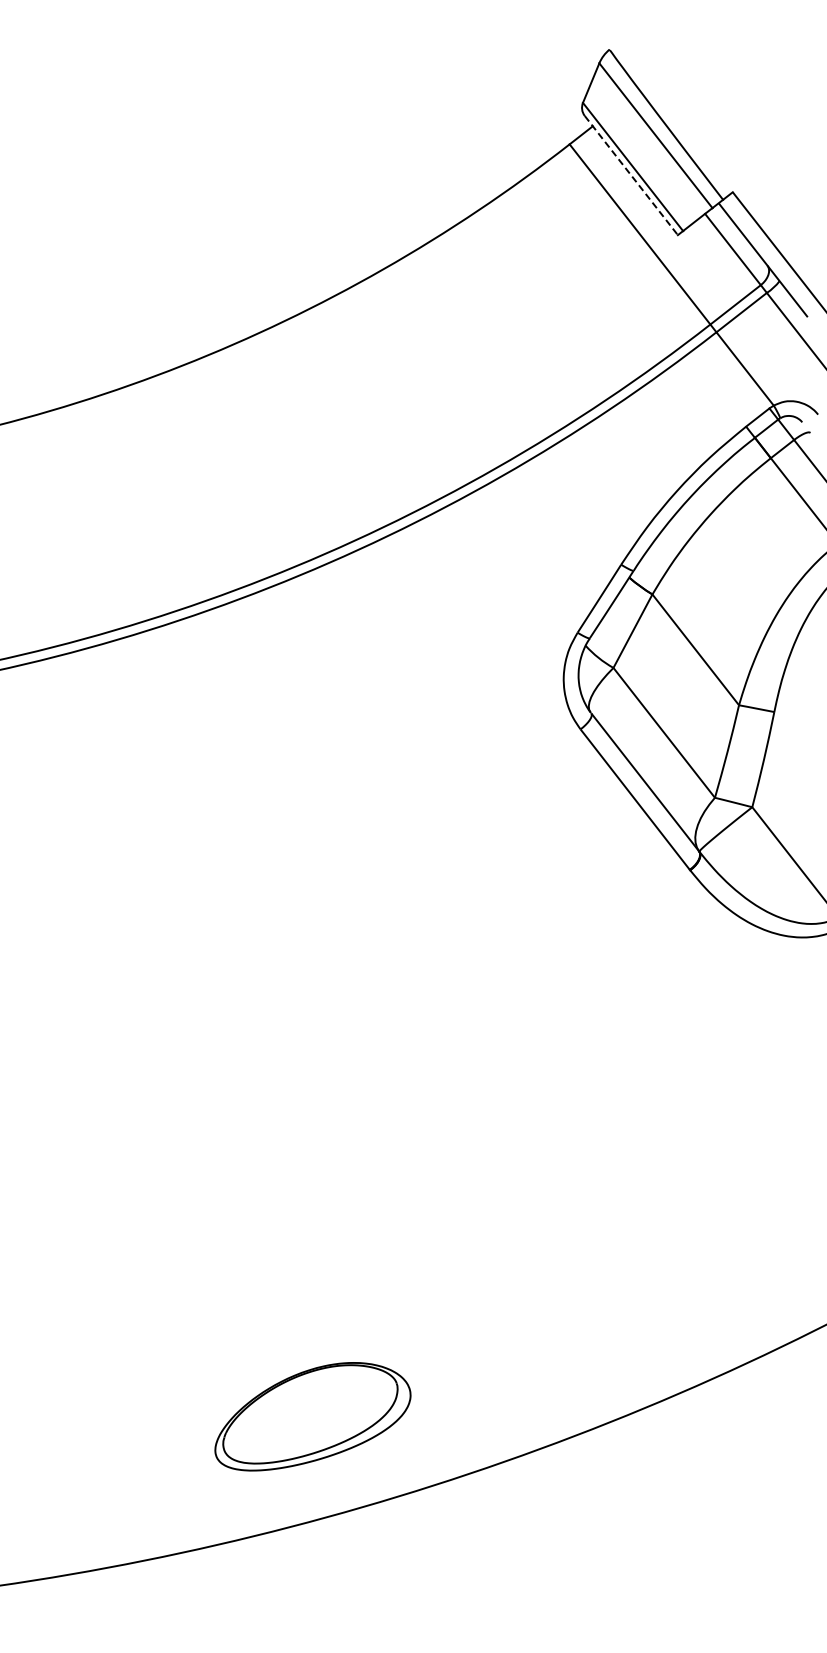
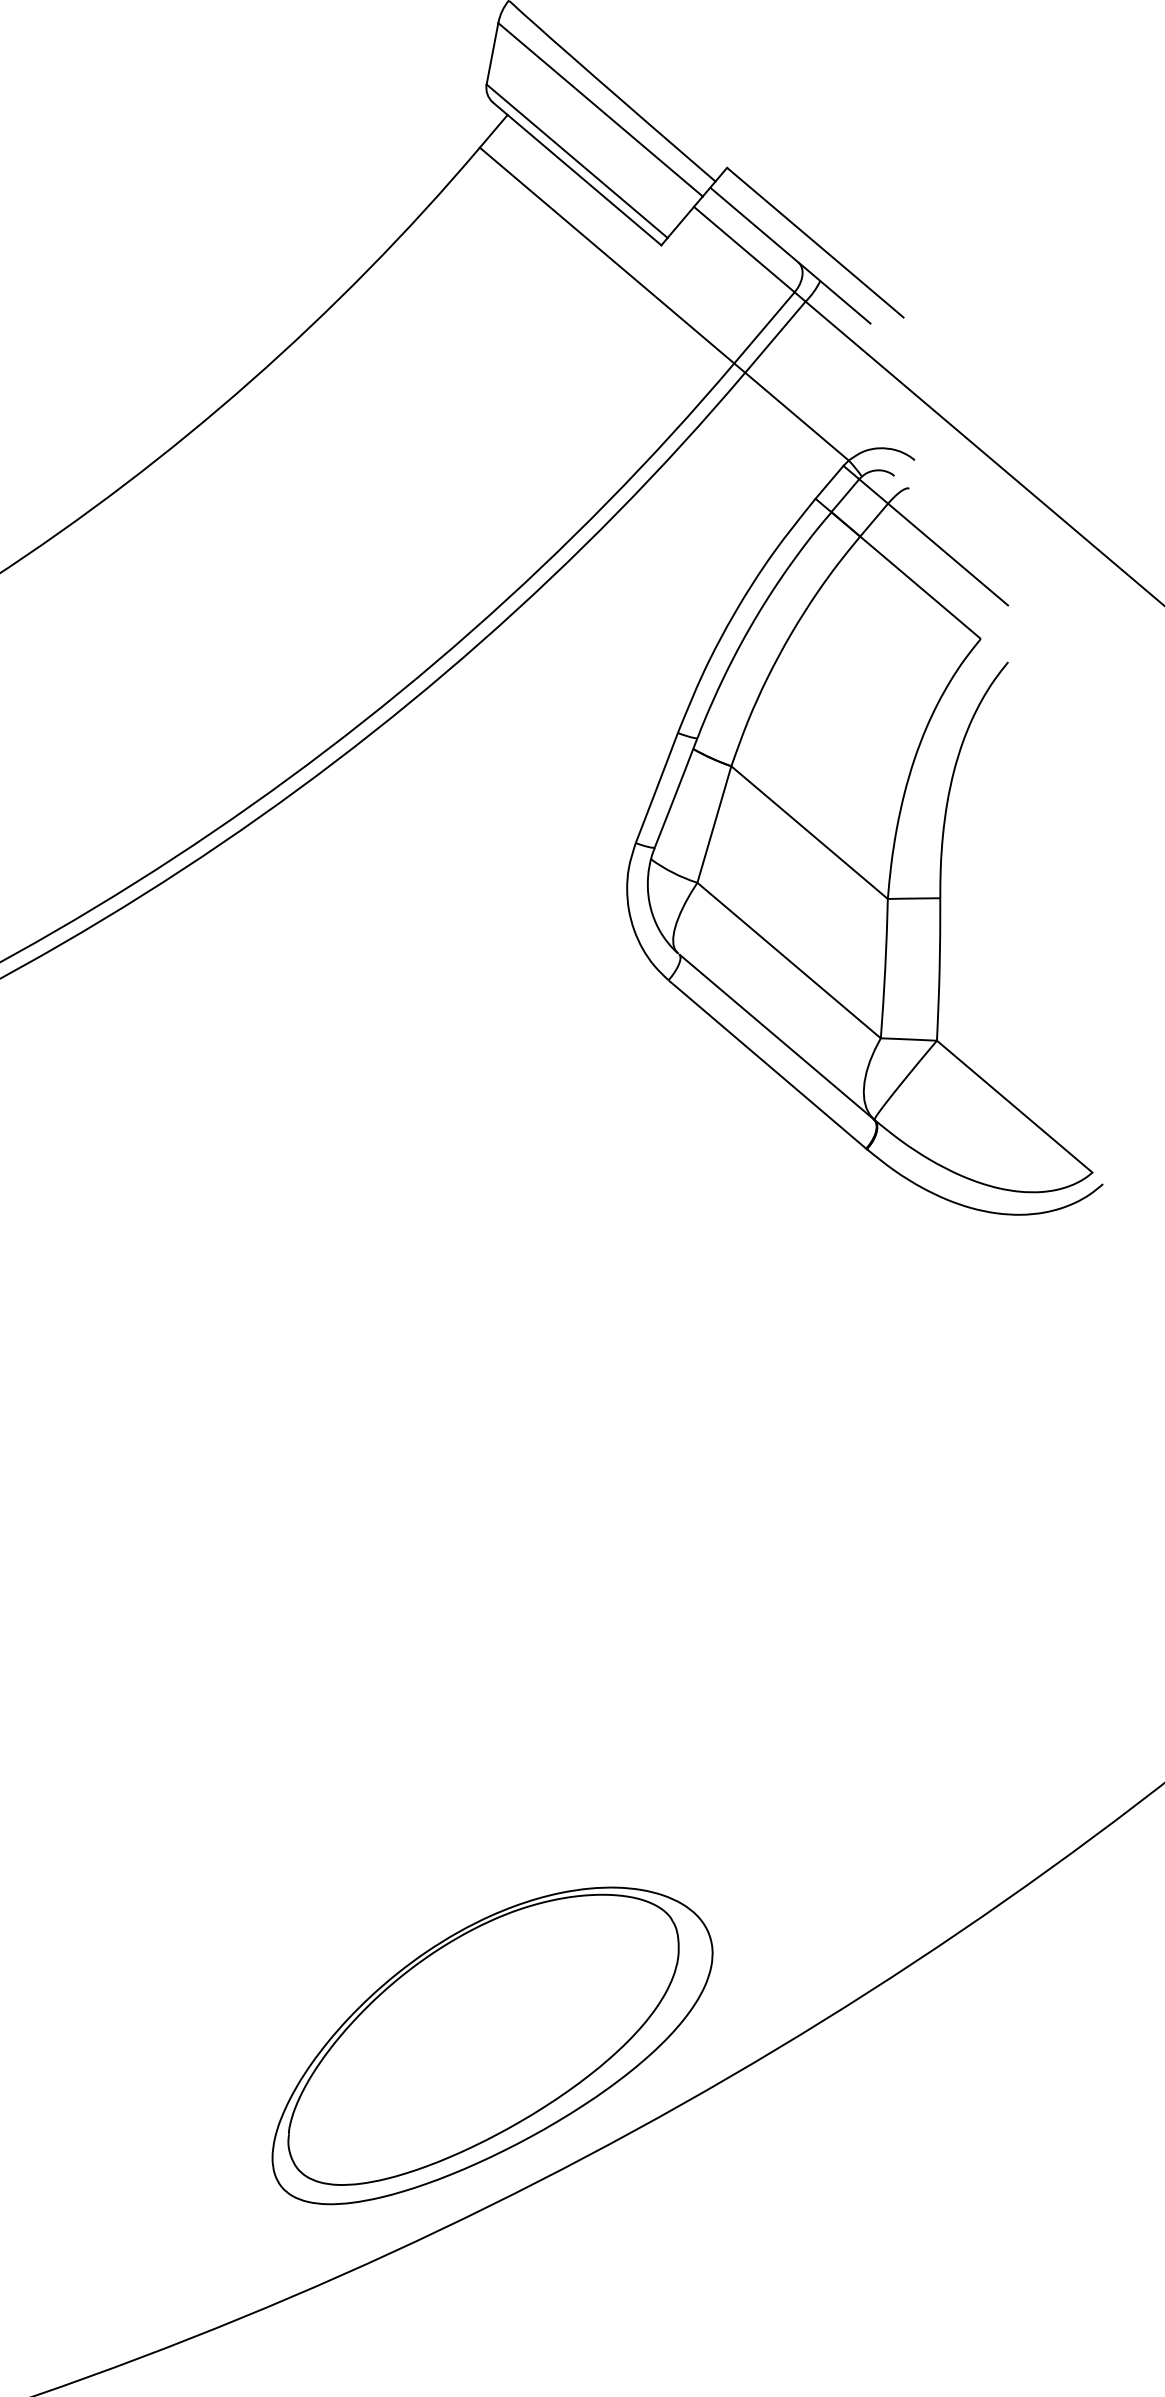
line: (631, 175) -> (577, 173), dashed -> solid
part: (312, 1416) -> (488, 2041), size x1.67

